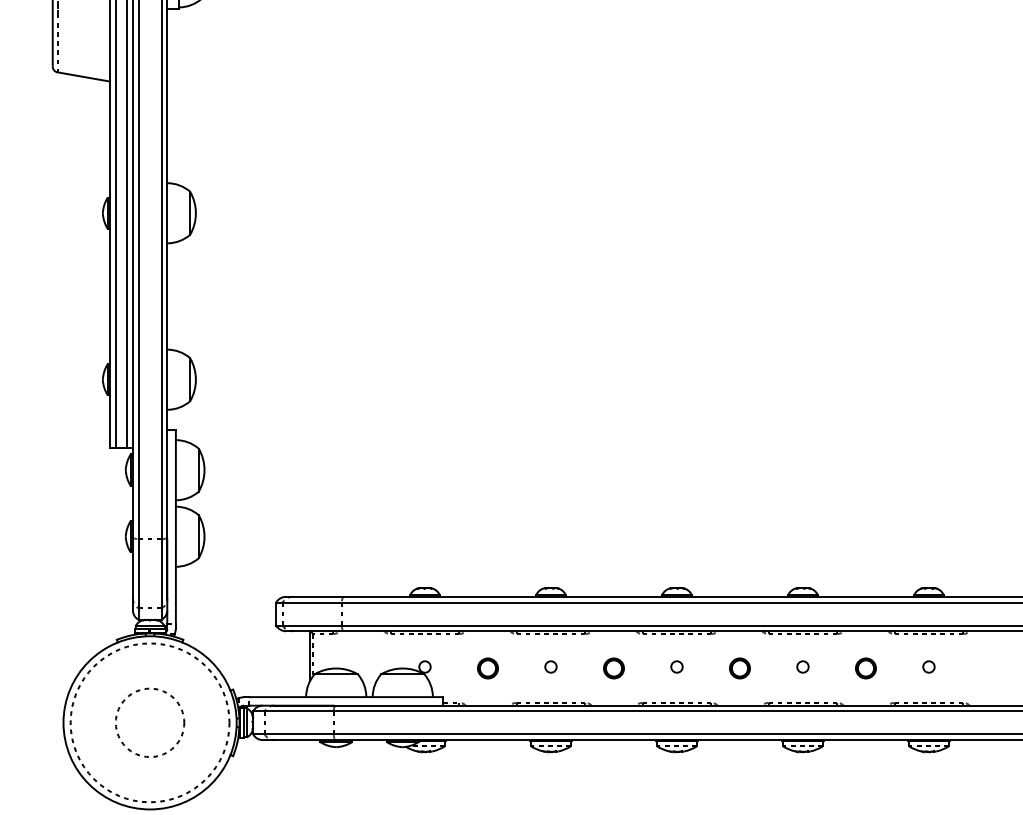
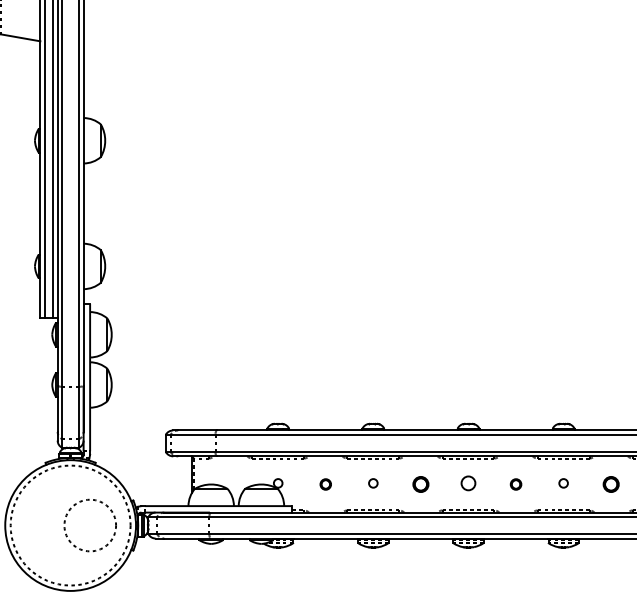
circle: (676, 666) -> (468, 483), size x1.6
part: (487, 668) -> (325, 484), size x0.7
part: (739, 668) -> (515, 484), size x0.7
circle: (150, 722) -> (90, 525), moved

